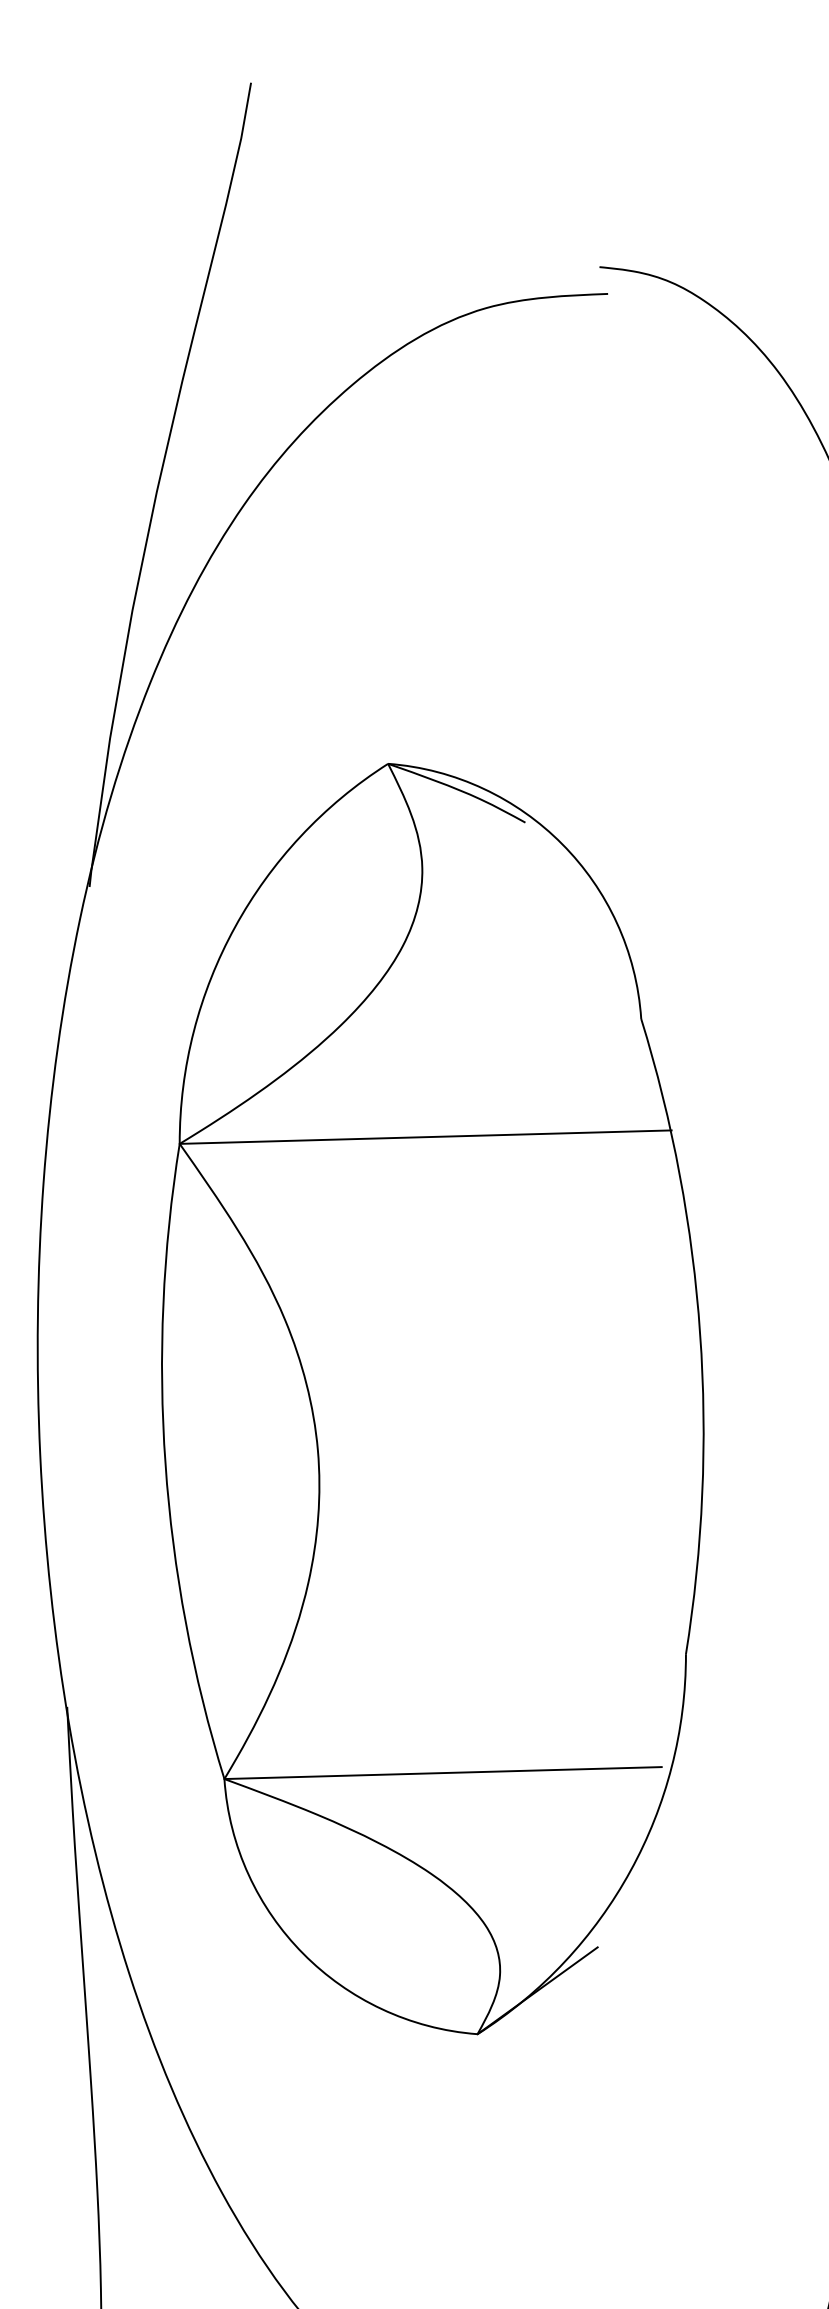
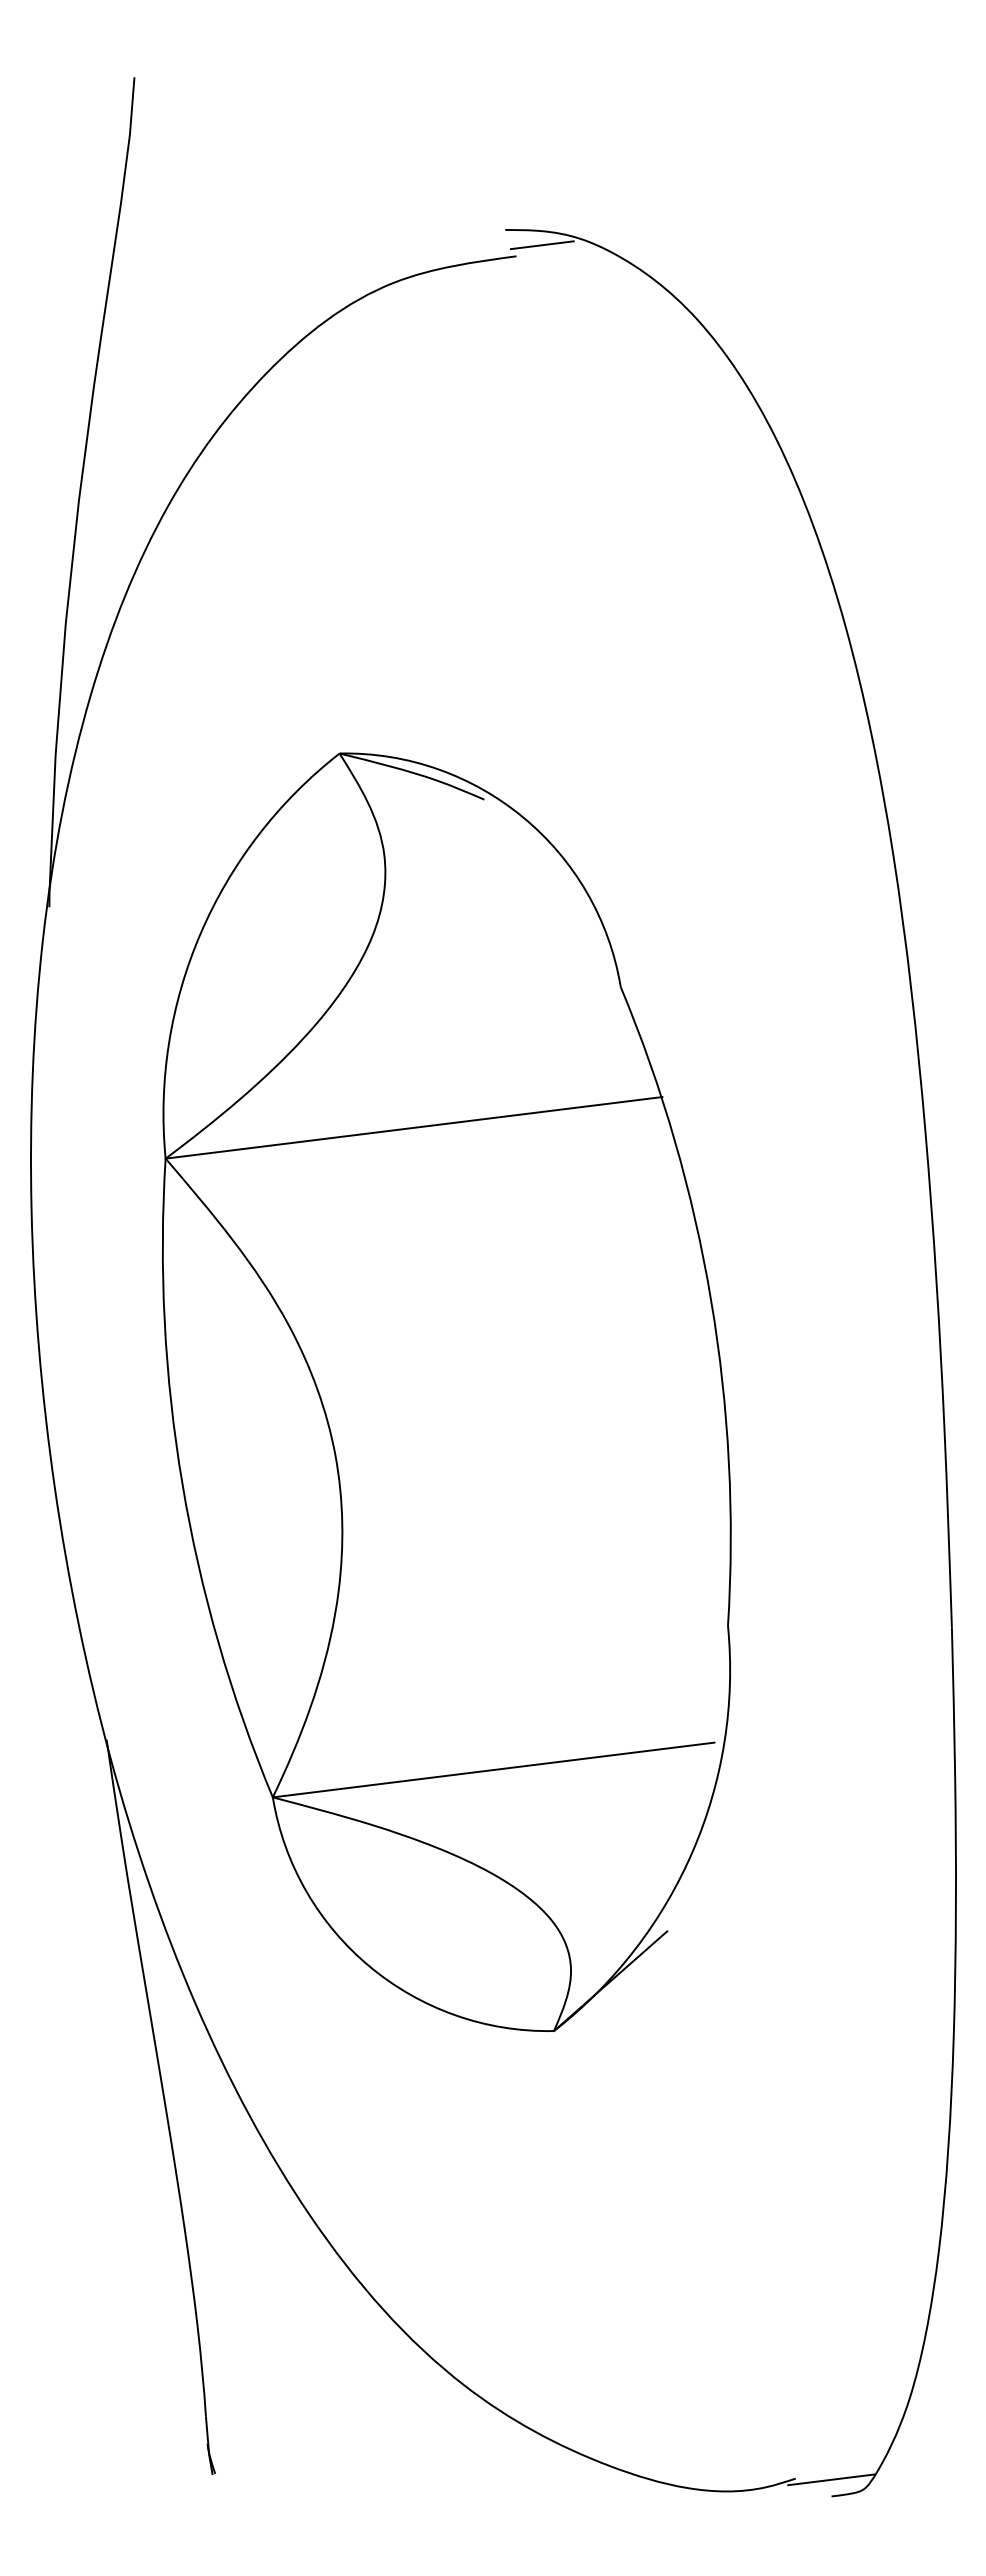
line: (633, 285) -> (541, 245), added

